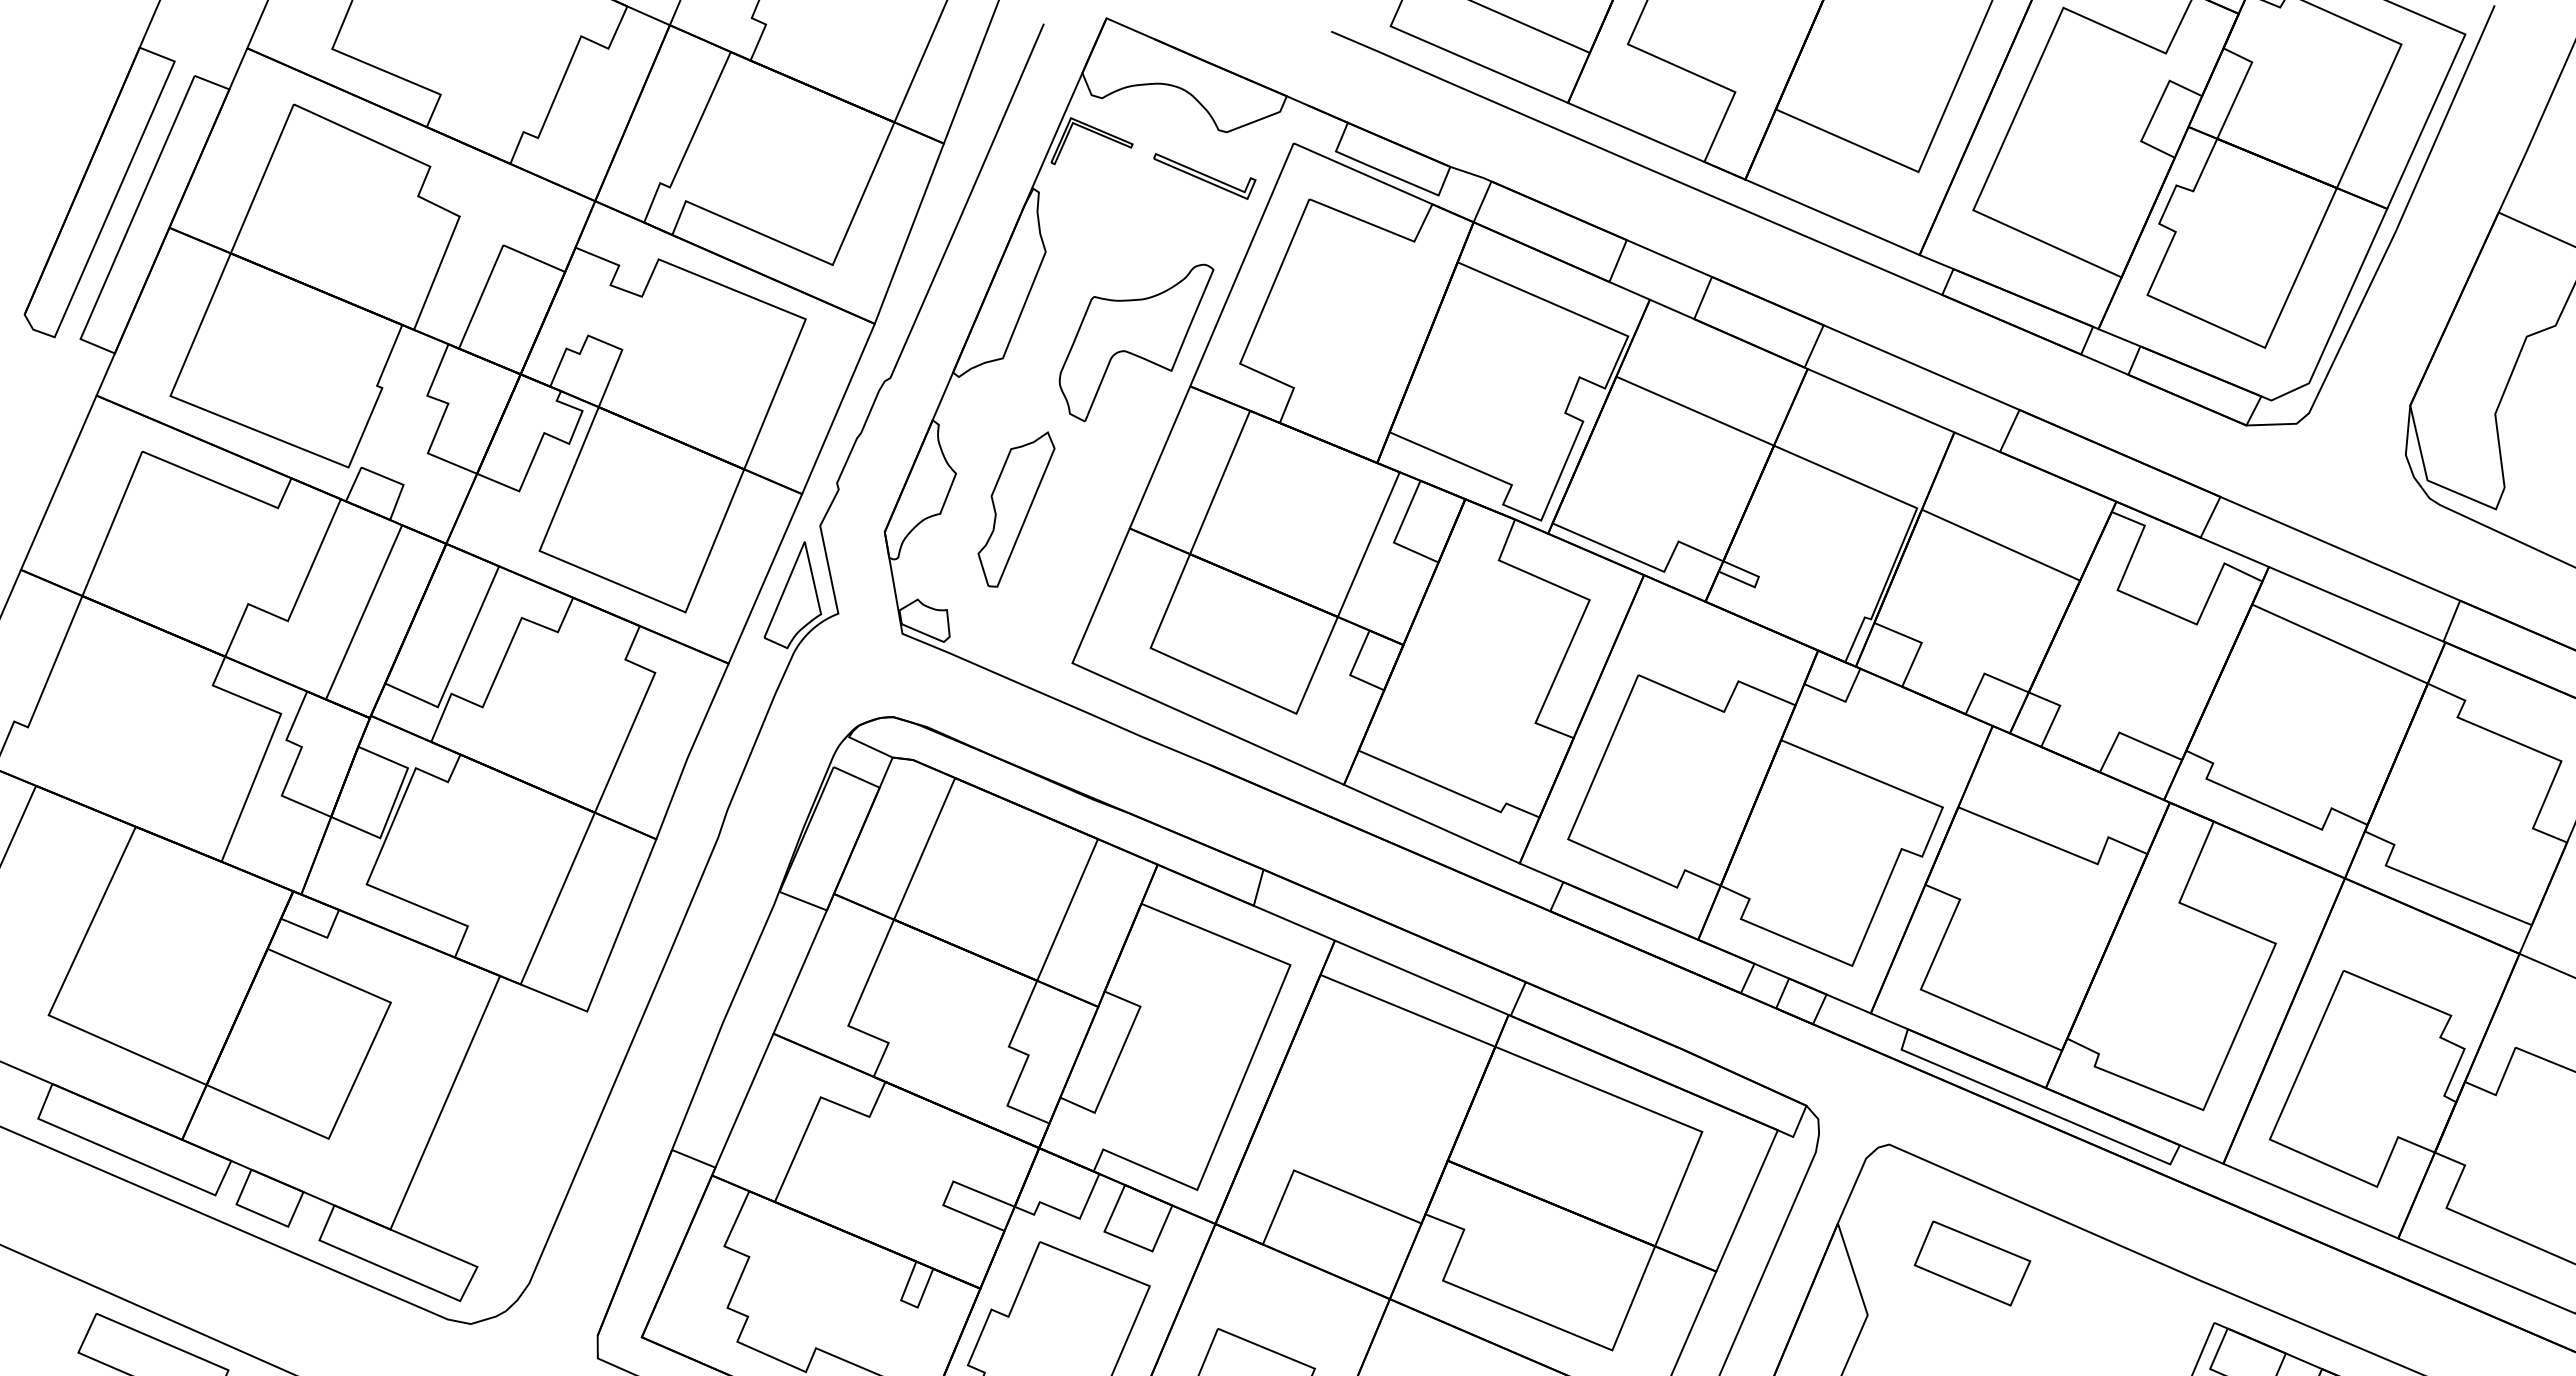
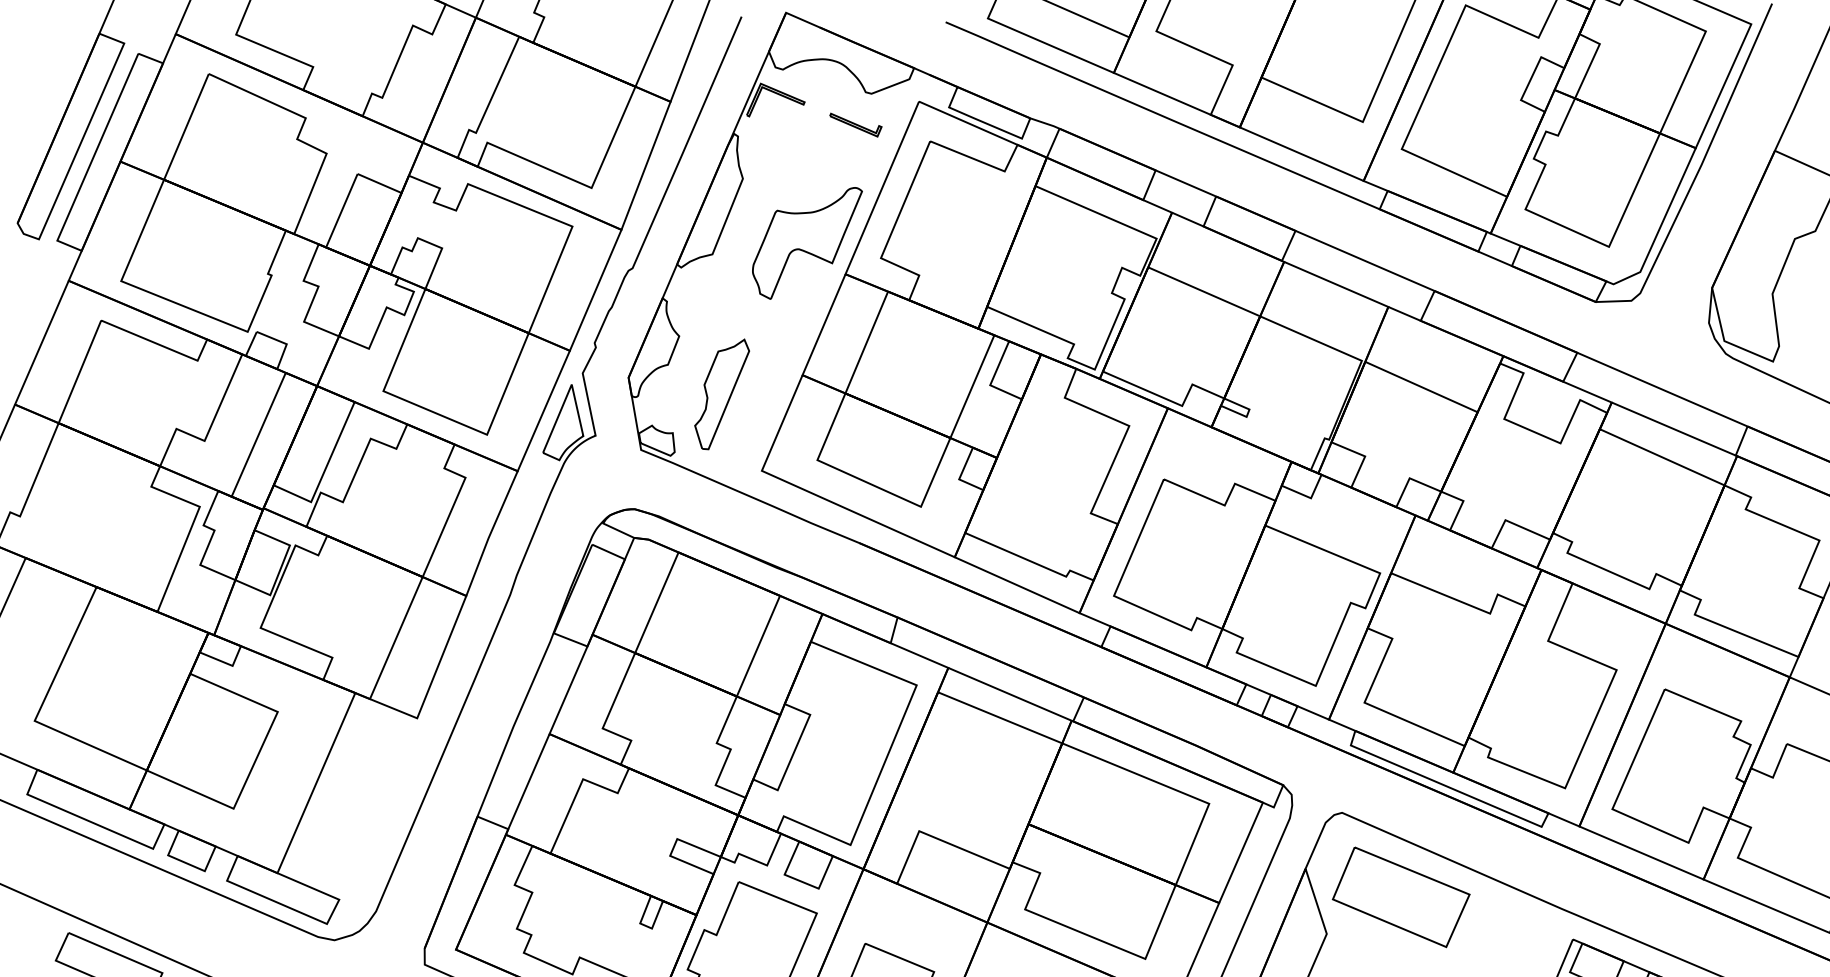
part: (1204, 176) -> (855, 125), size x0.71
part: (1016, 509) -> (722, 394), moved
part: (1972, 1263) -> (1401, 897), size x1.67

